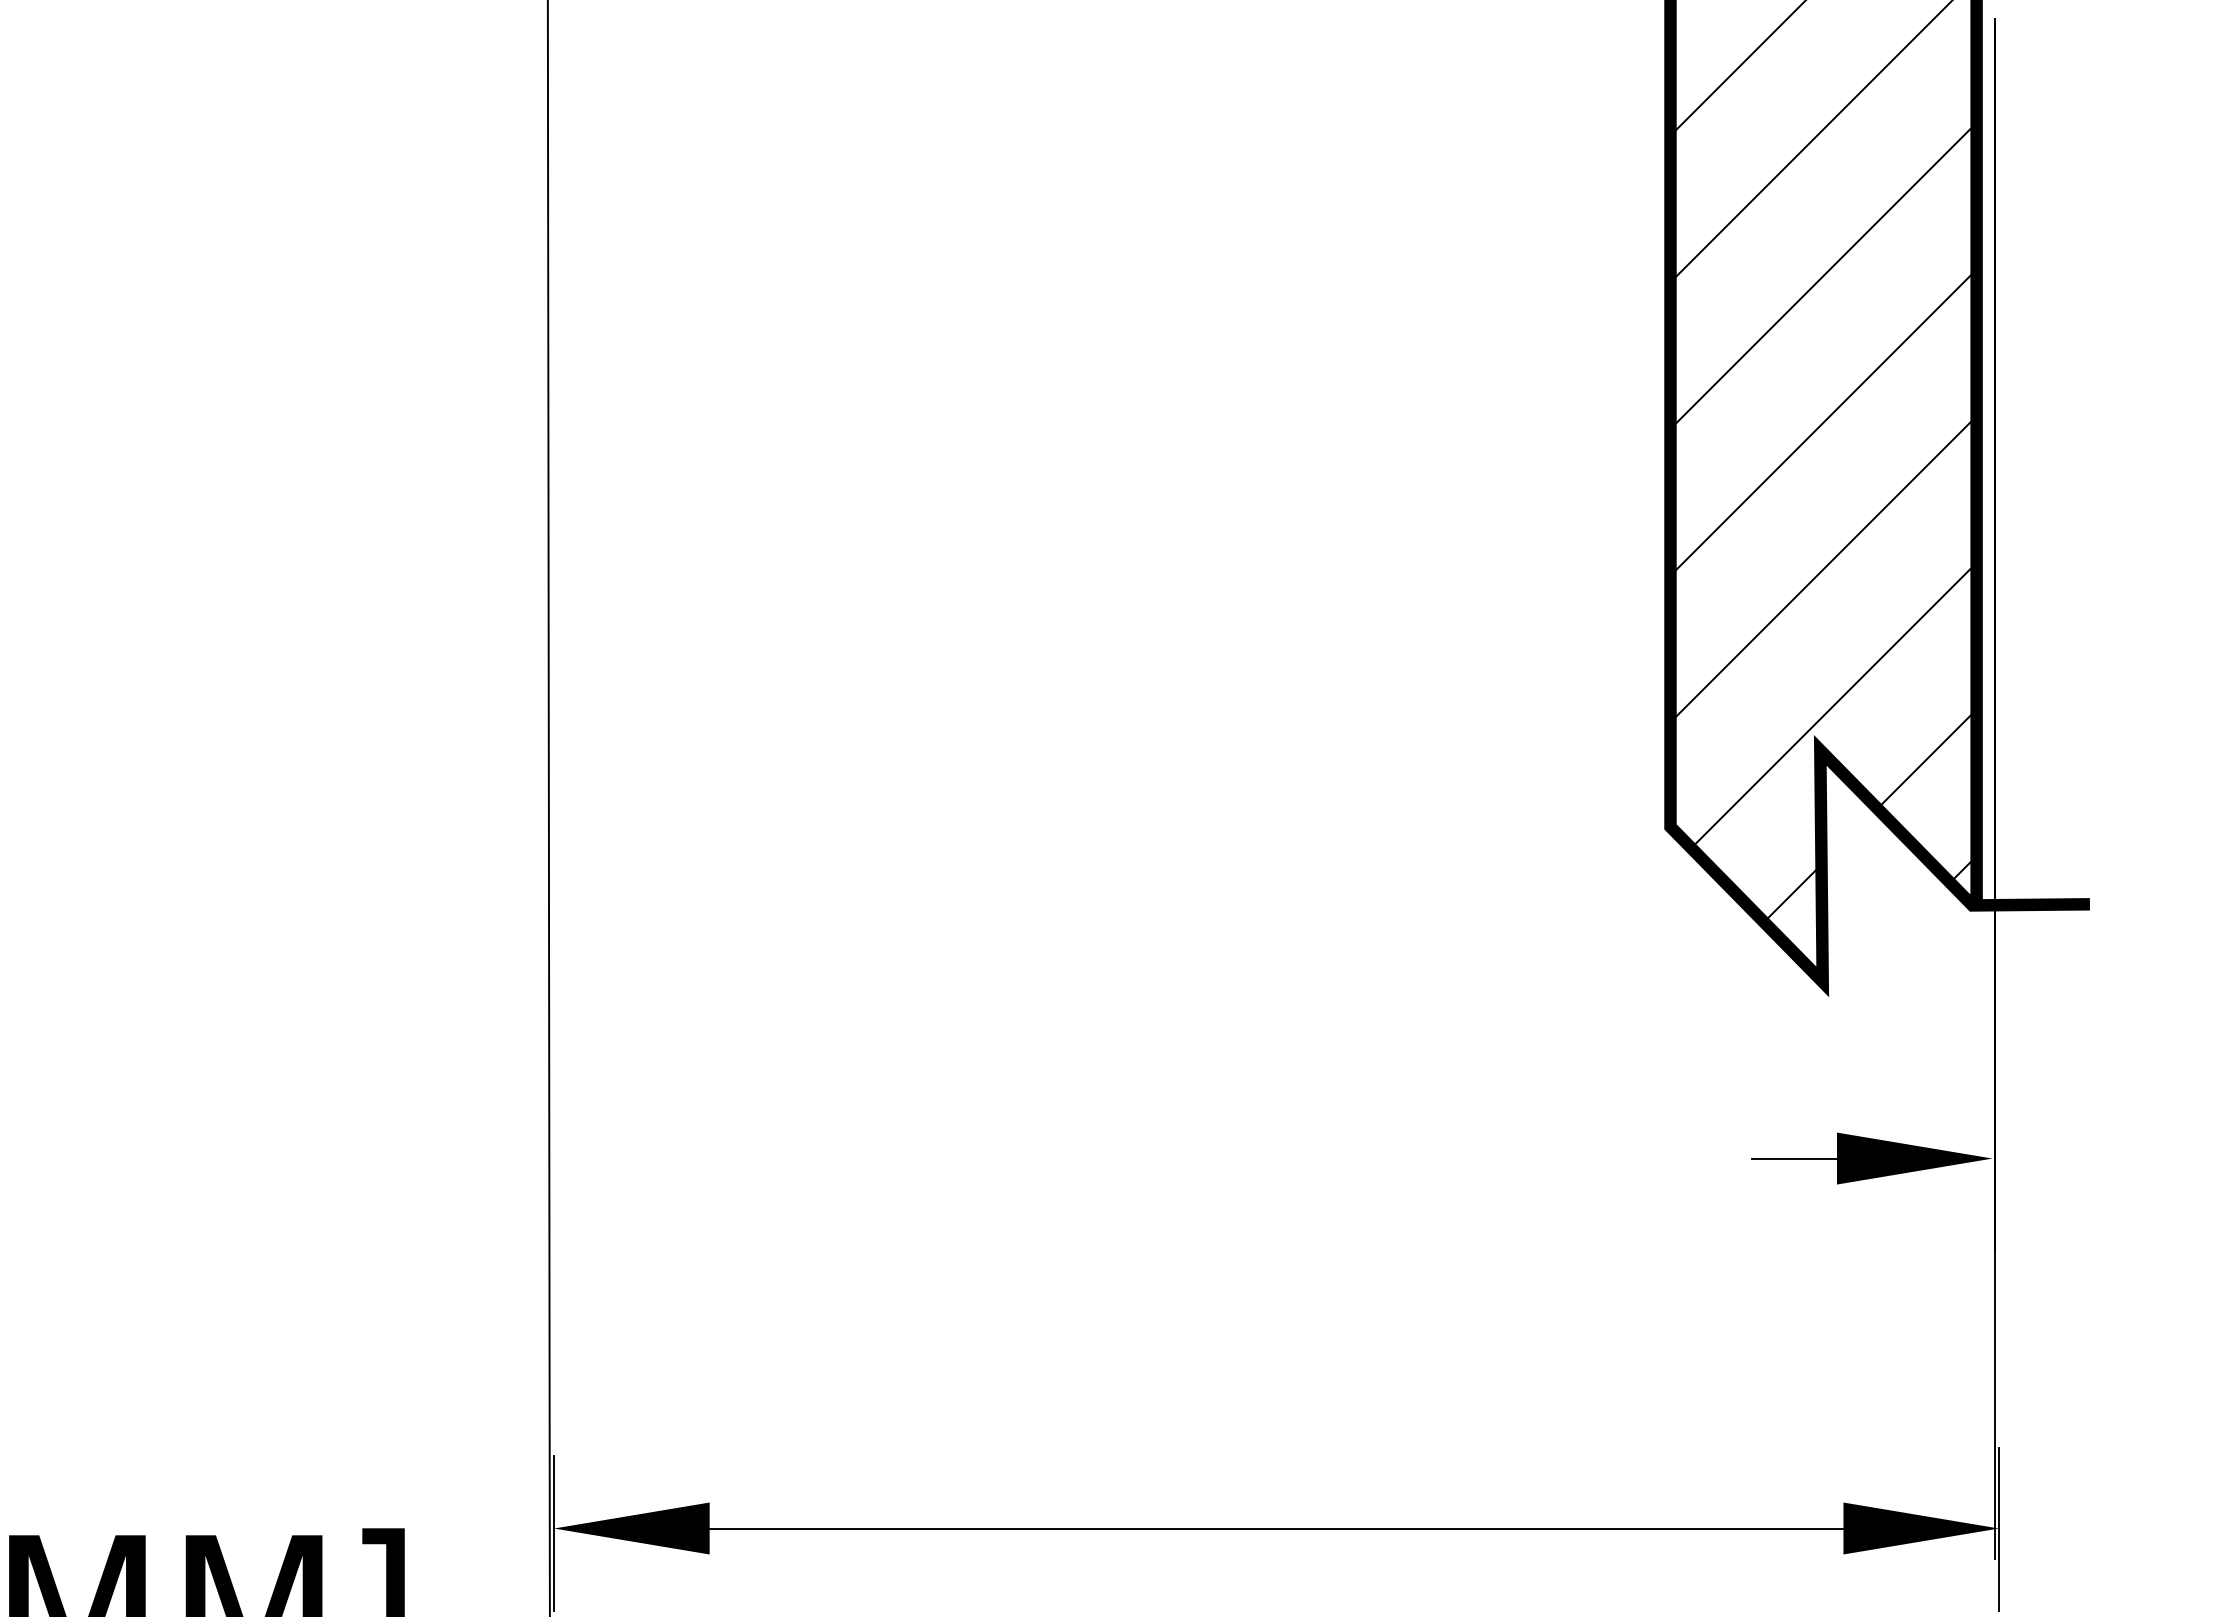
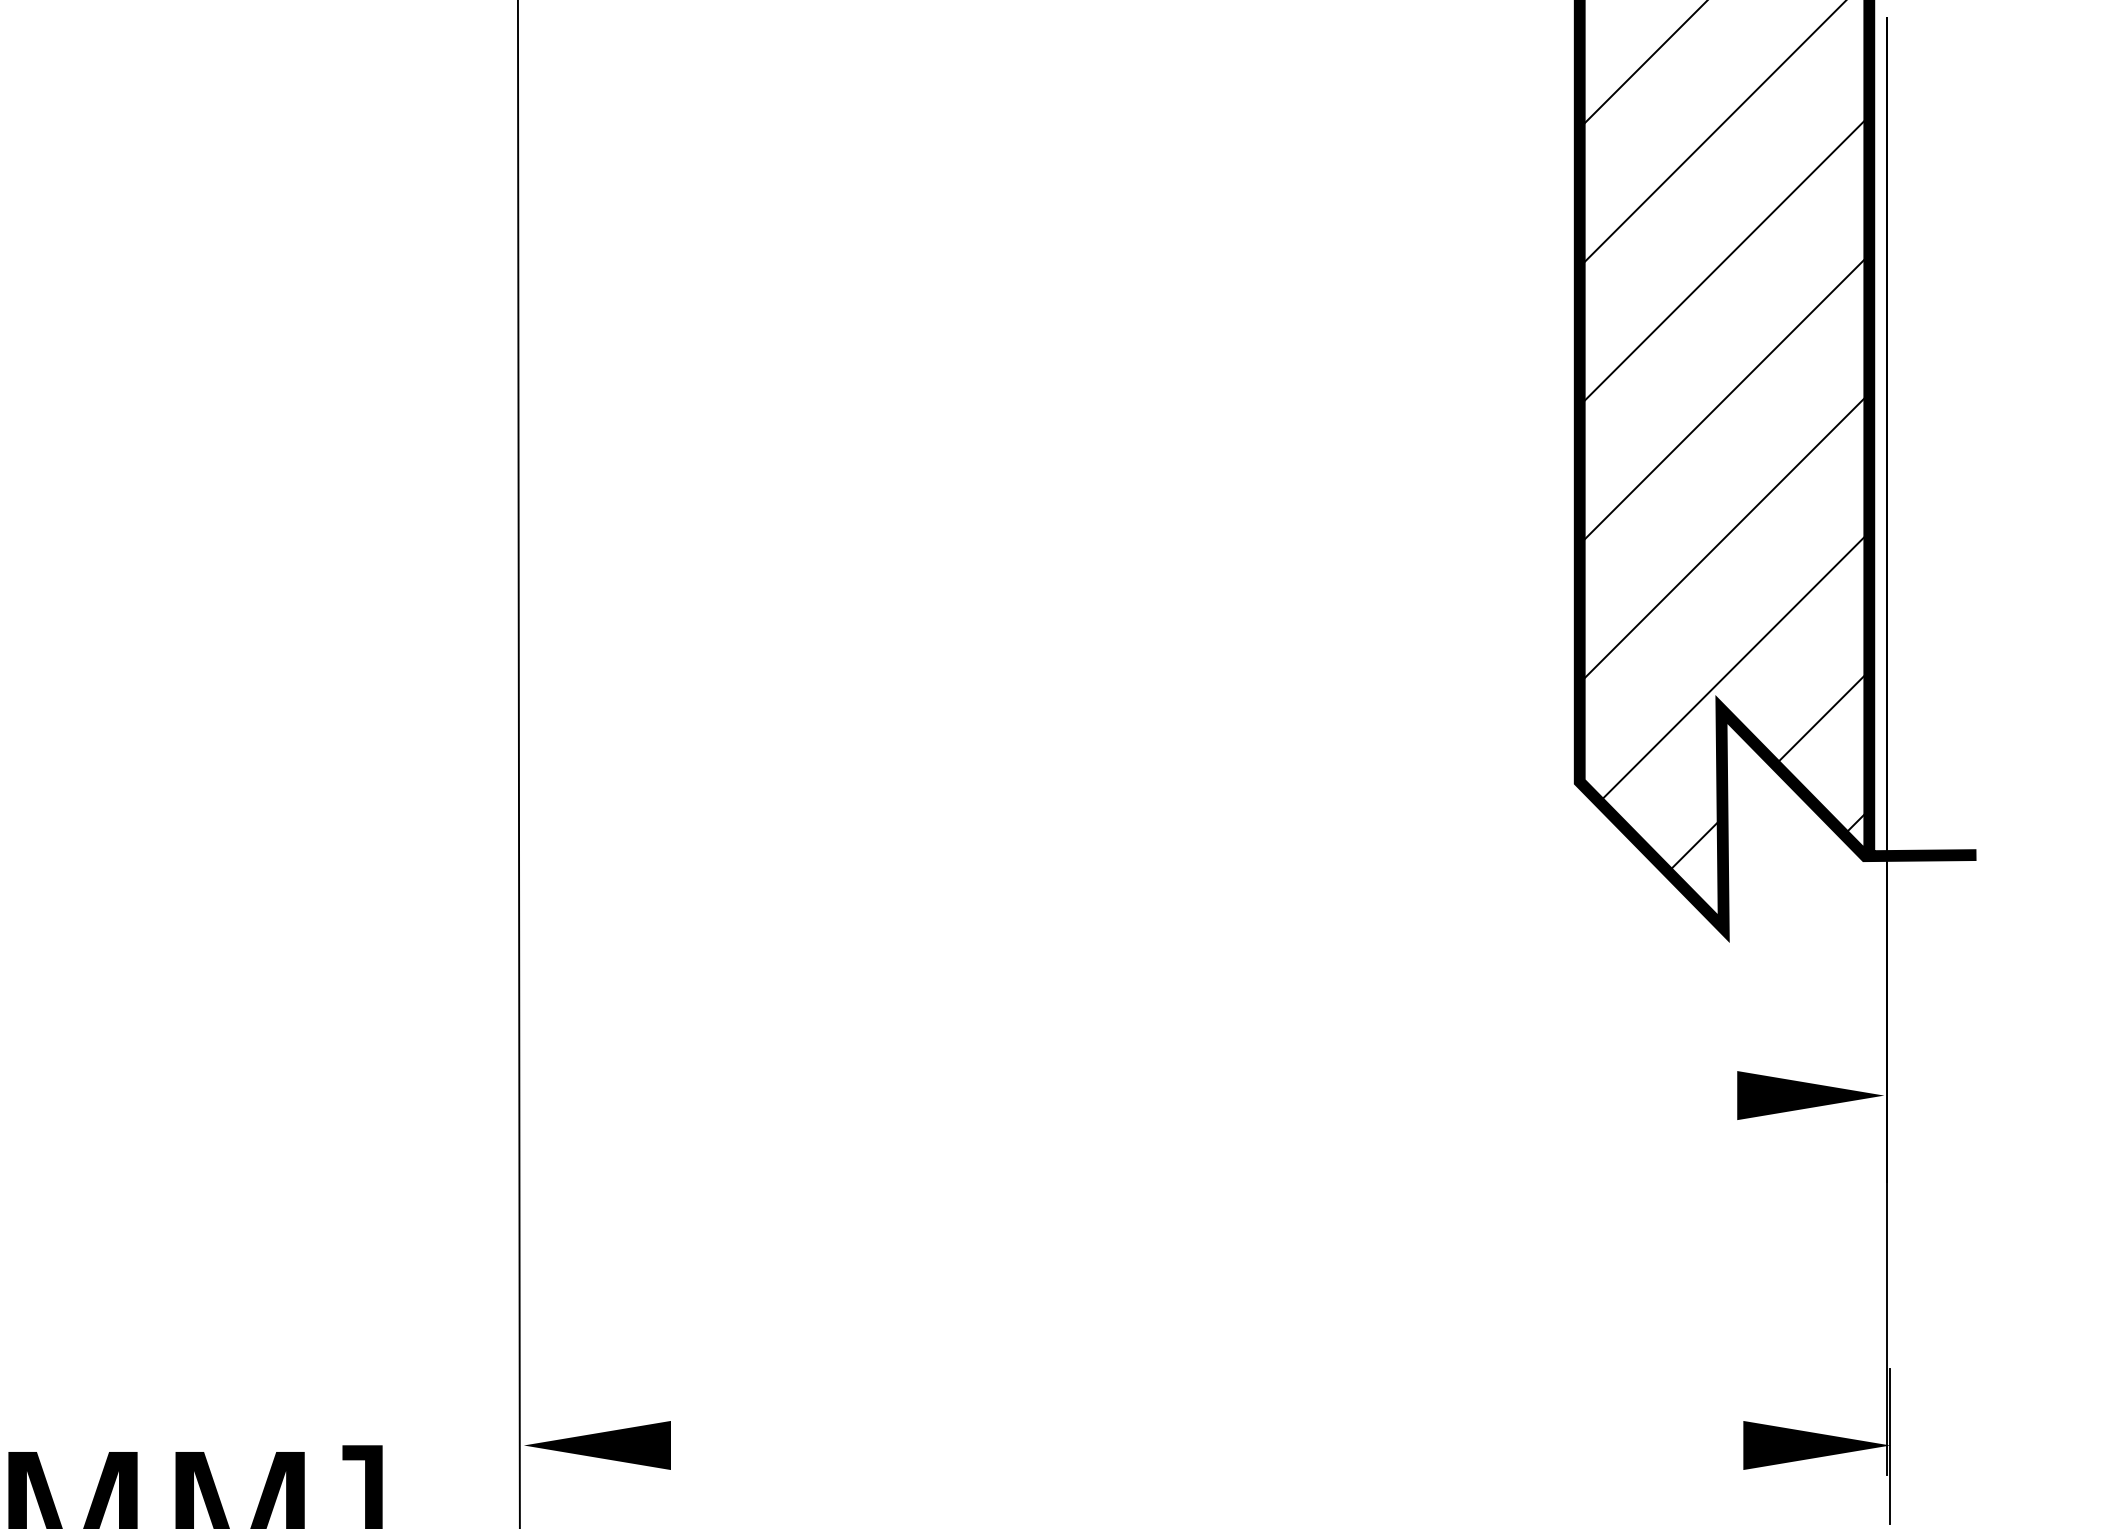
line: (1793, 1158) -> (1696, 1095), removed
line: (1275, 1528) -> (1206, 1445), removed
line: (553, 1532) -> (523, 1449), removed

